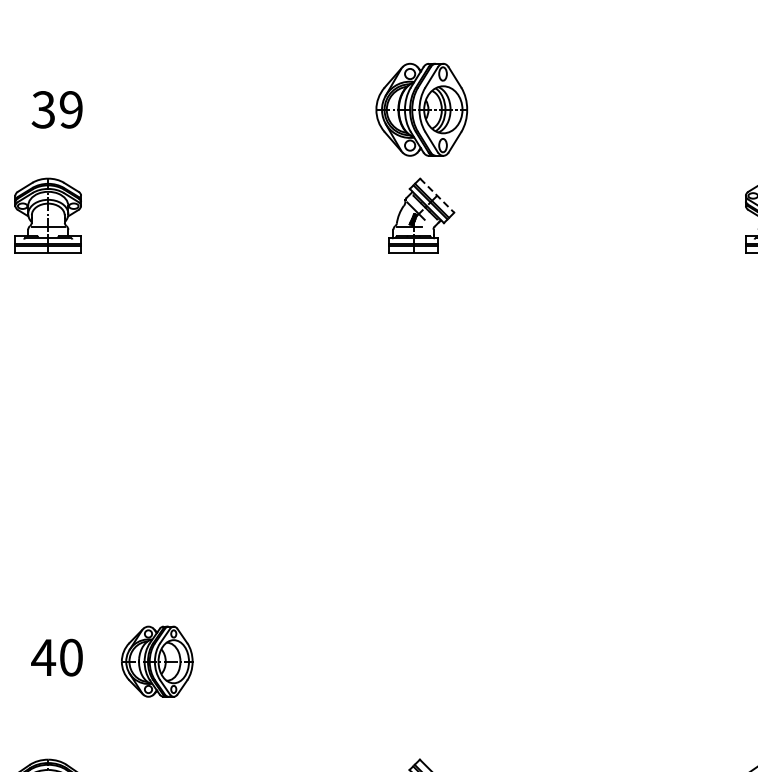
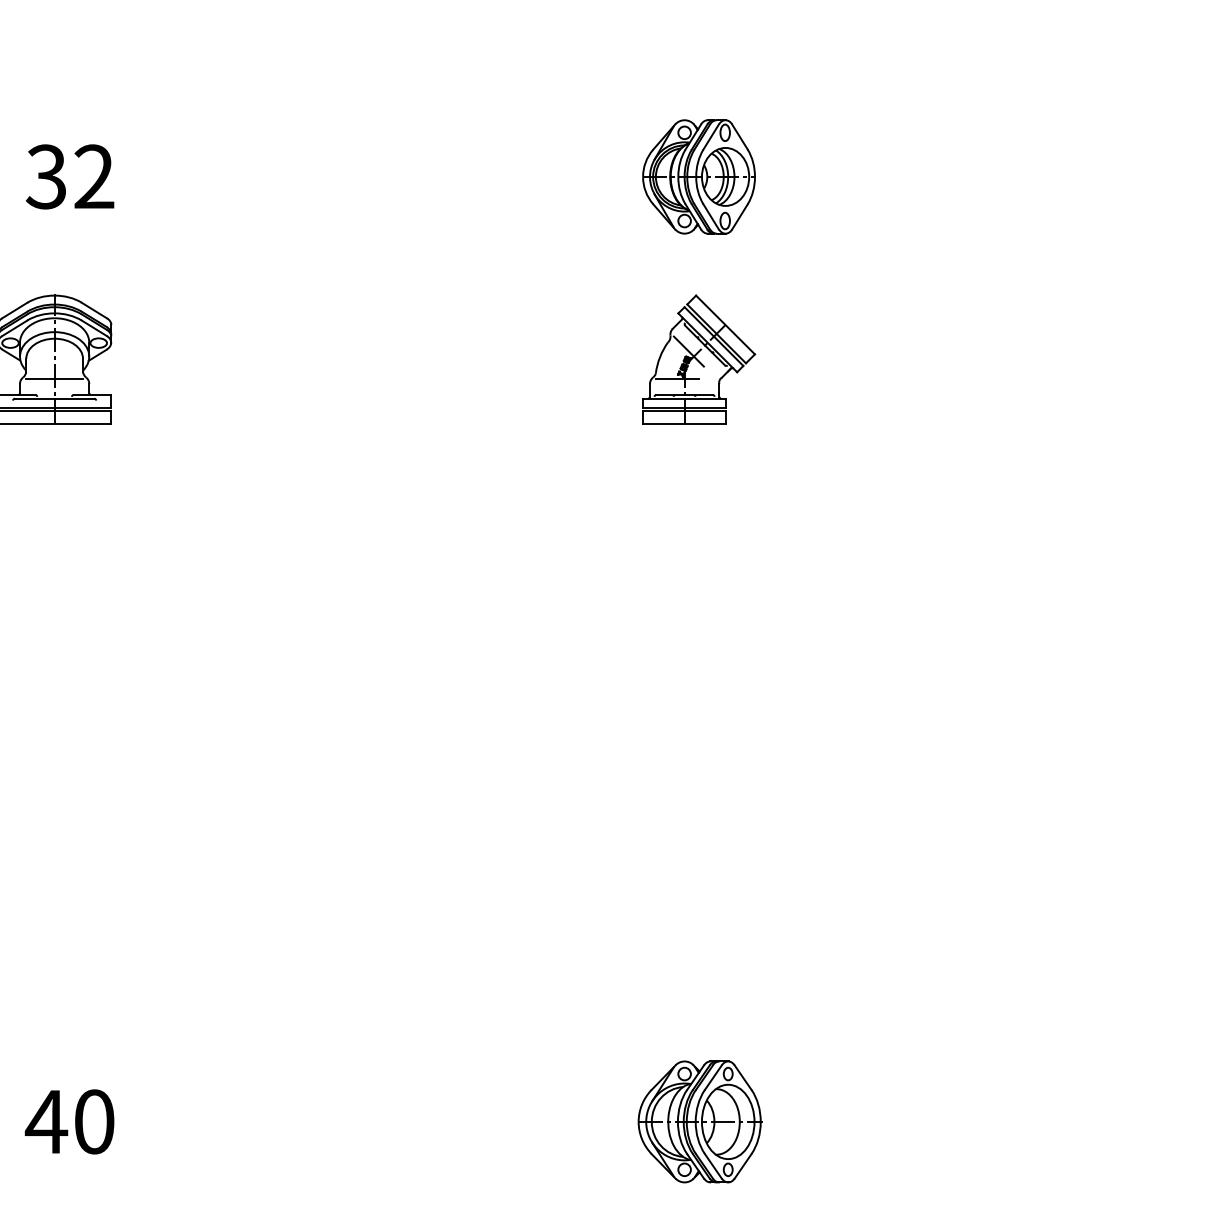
text: (70, 109) -> (92, 176), 39 -> 32
part: (421, 109) -> (698, 176), size x0.71
line: (437, 196) -> (726, 326), dashed -> solid
part: (157, 661) -> (700, 1121), moved

